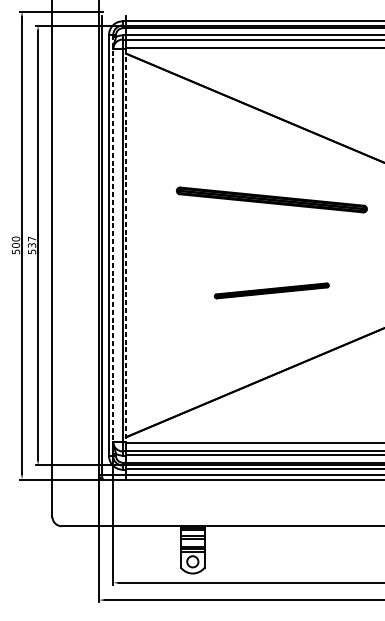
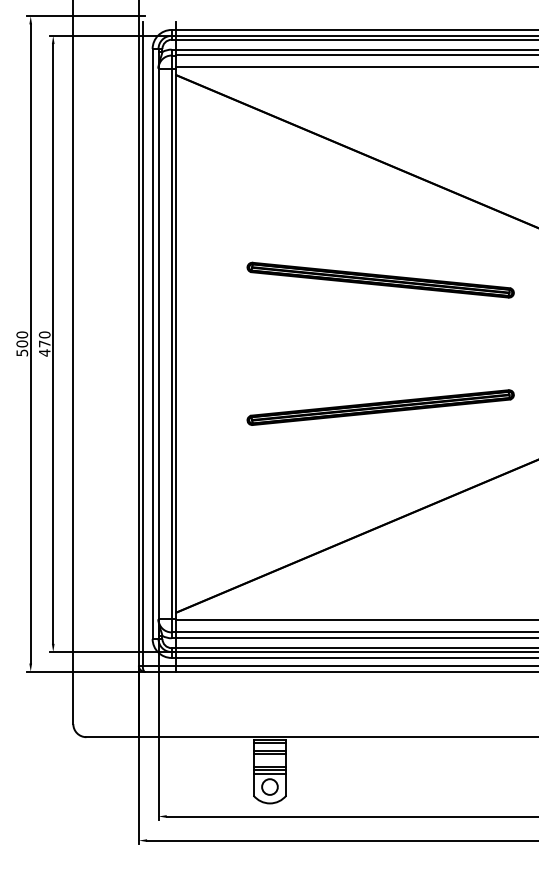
text: (31, 245) -> (44, 343), 537 -> 470
line: (113, 245) -> (158, 343), dashed -> solid
line: (126, 245) -> (176, 344), dashed -> solid
part: (271, 290) -> (380, 407), size x1.67

